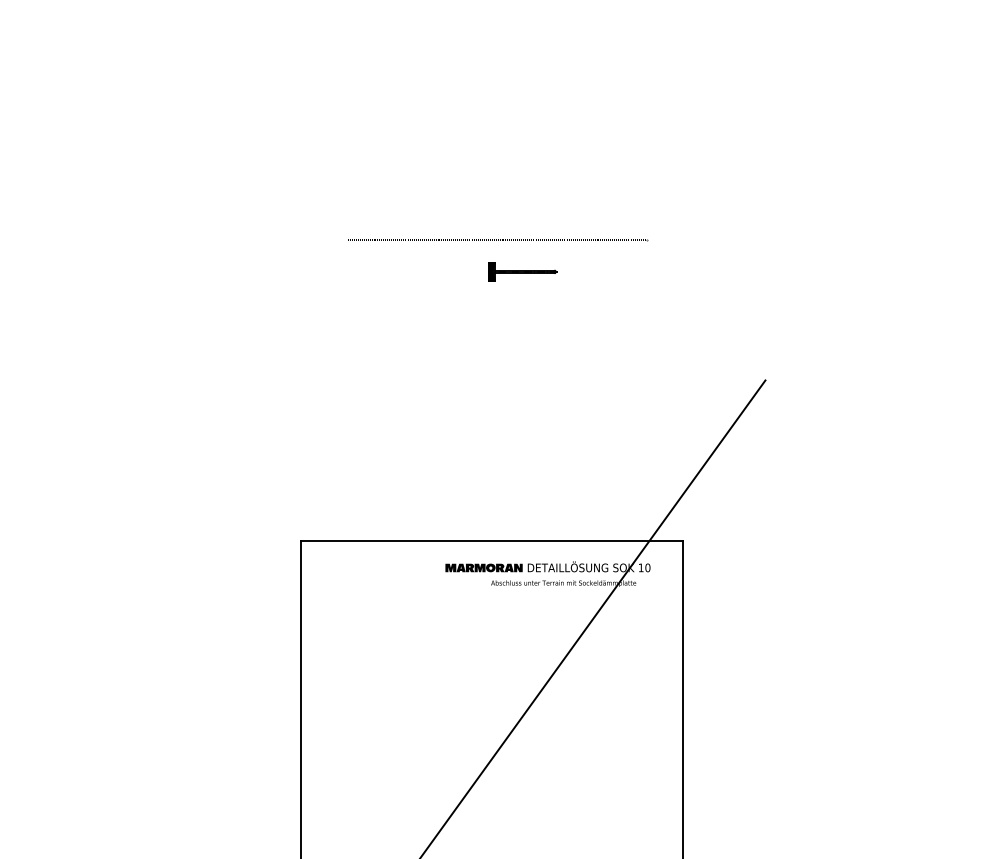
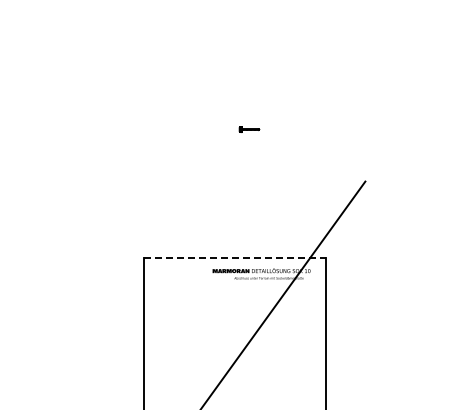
line: (495, 239) -> (236, 114), removed
part: (522, 271) -> (249, 129), size x0.6
line: (493, 541) -> (235, 258), solid -> dashed

